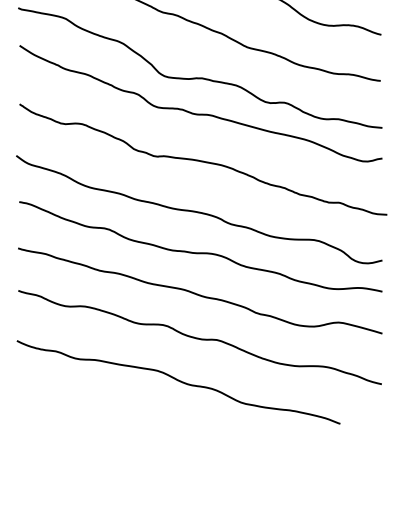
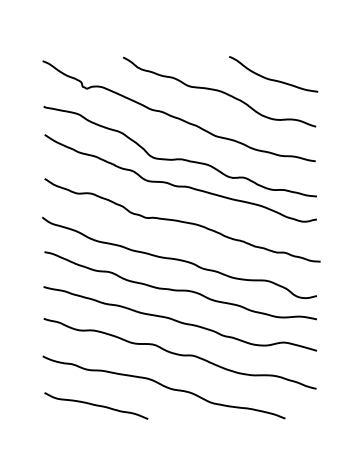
curve: (88, 406) -> (96, 405), added

